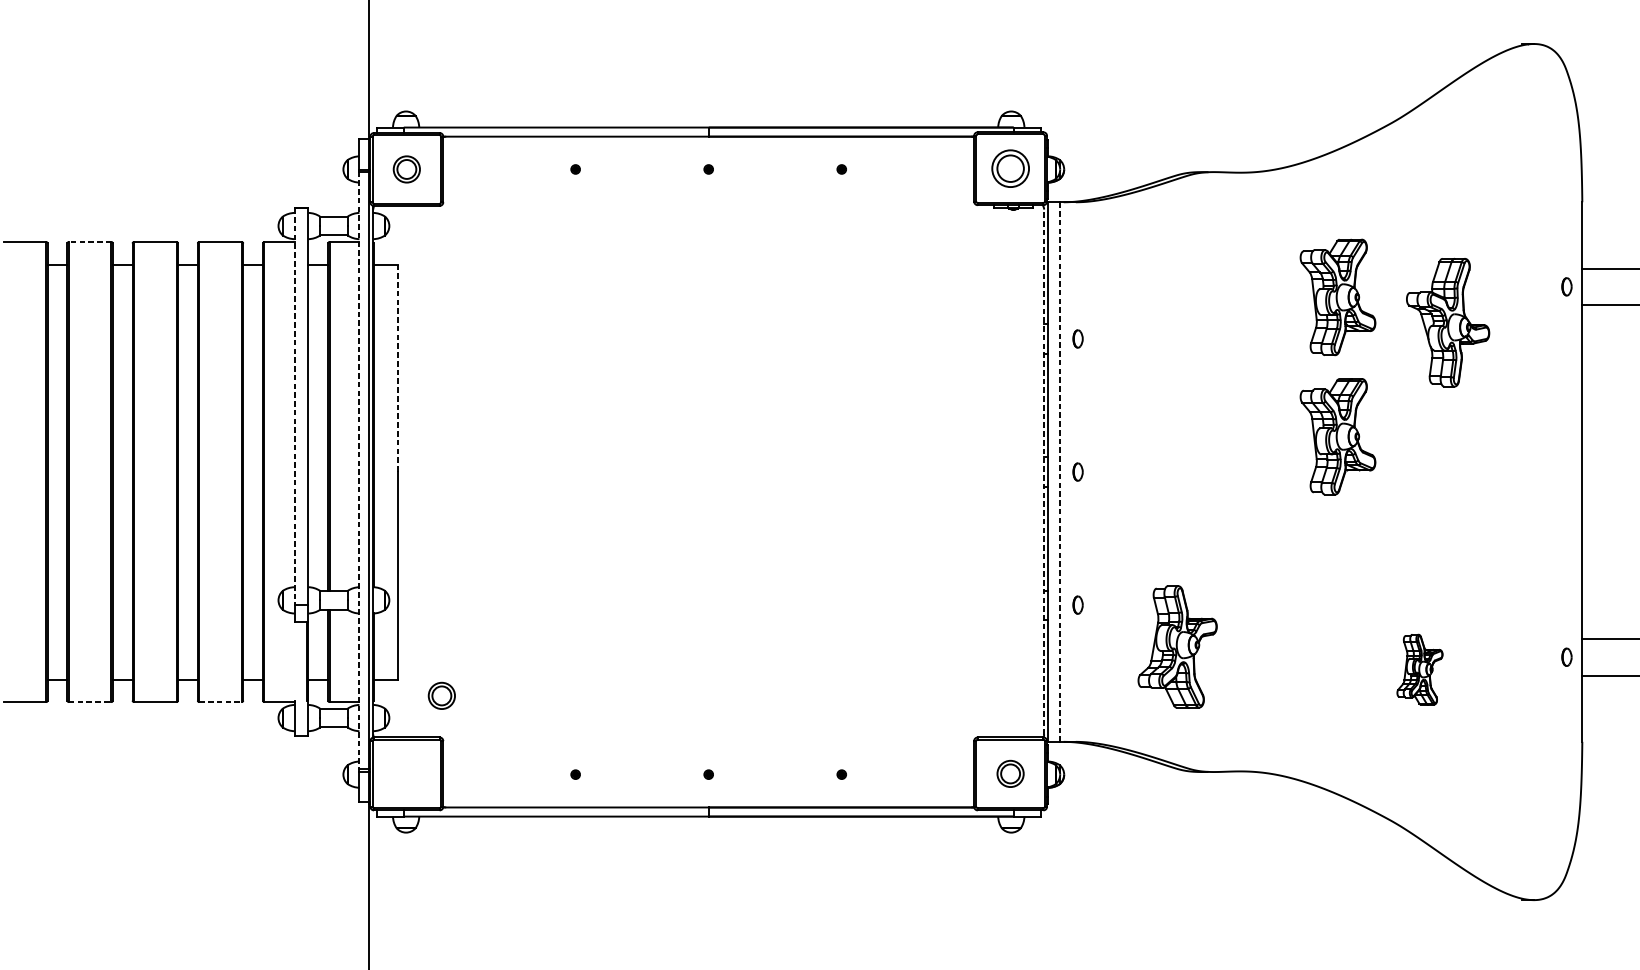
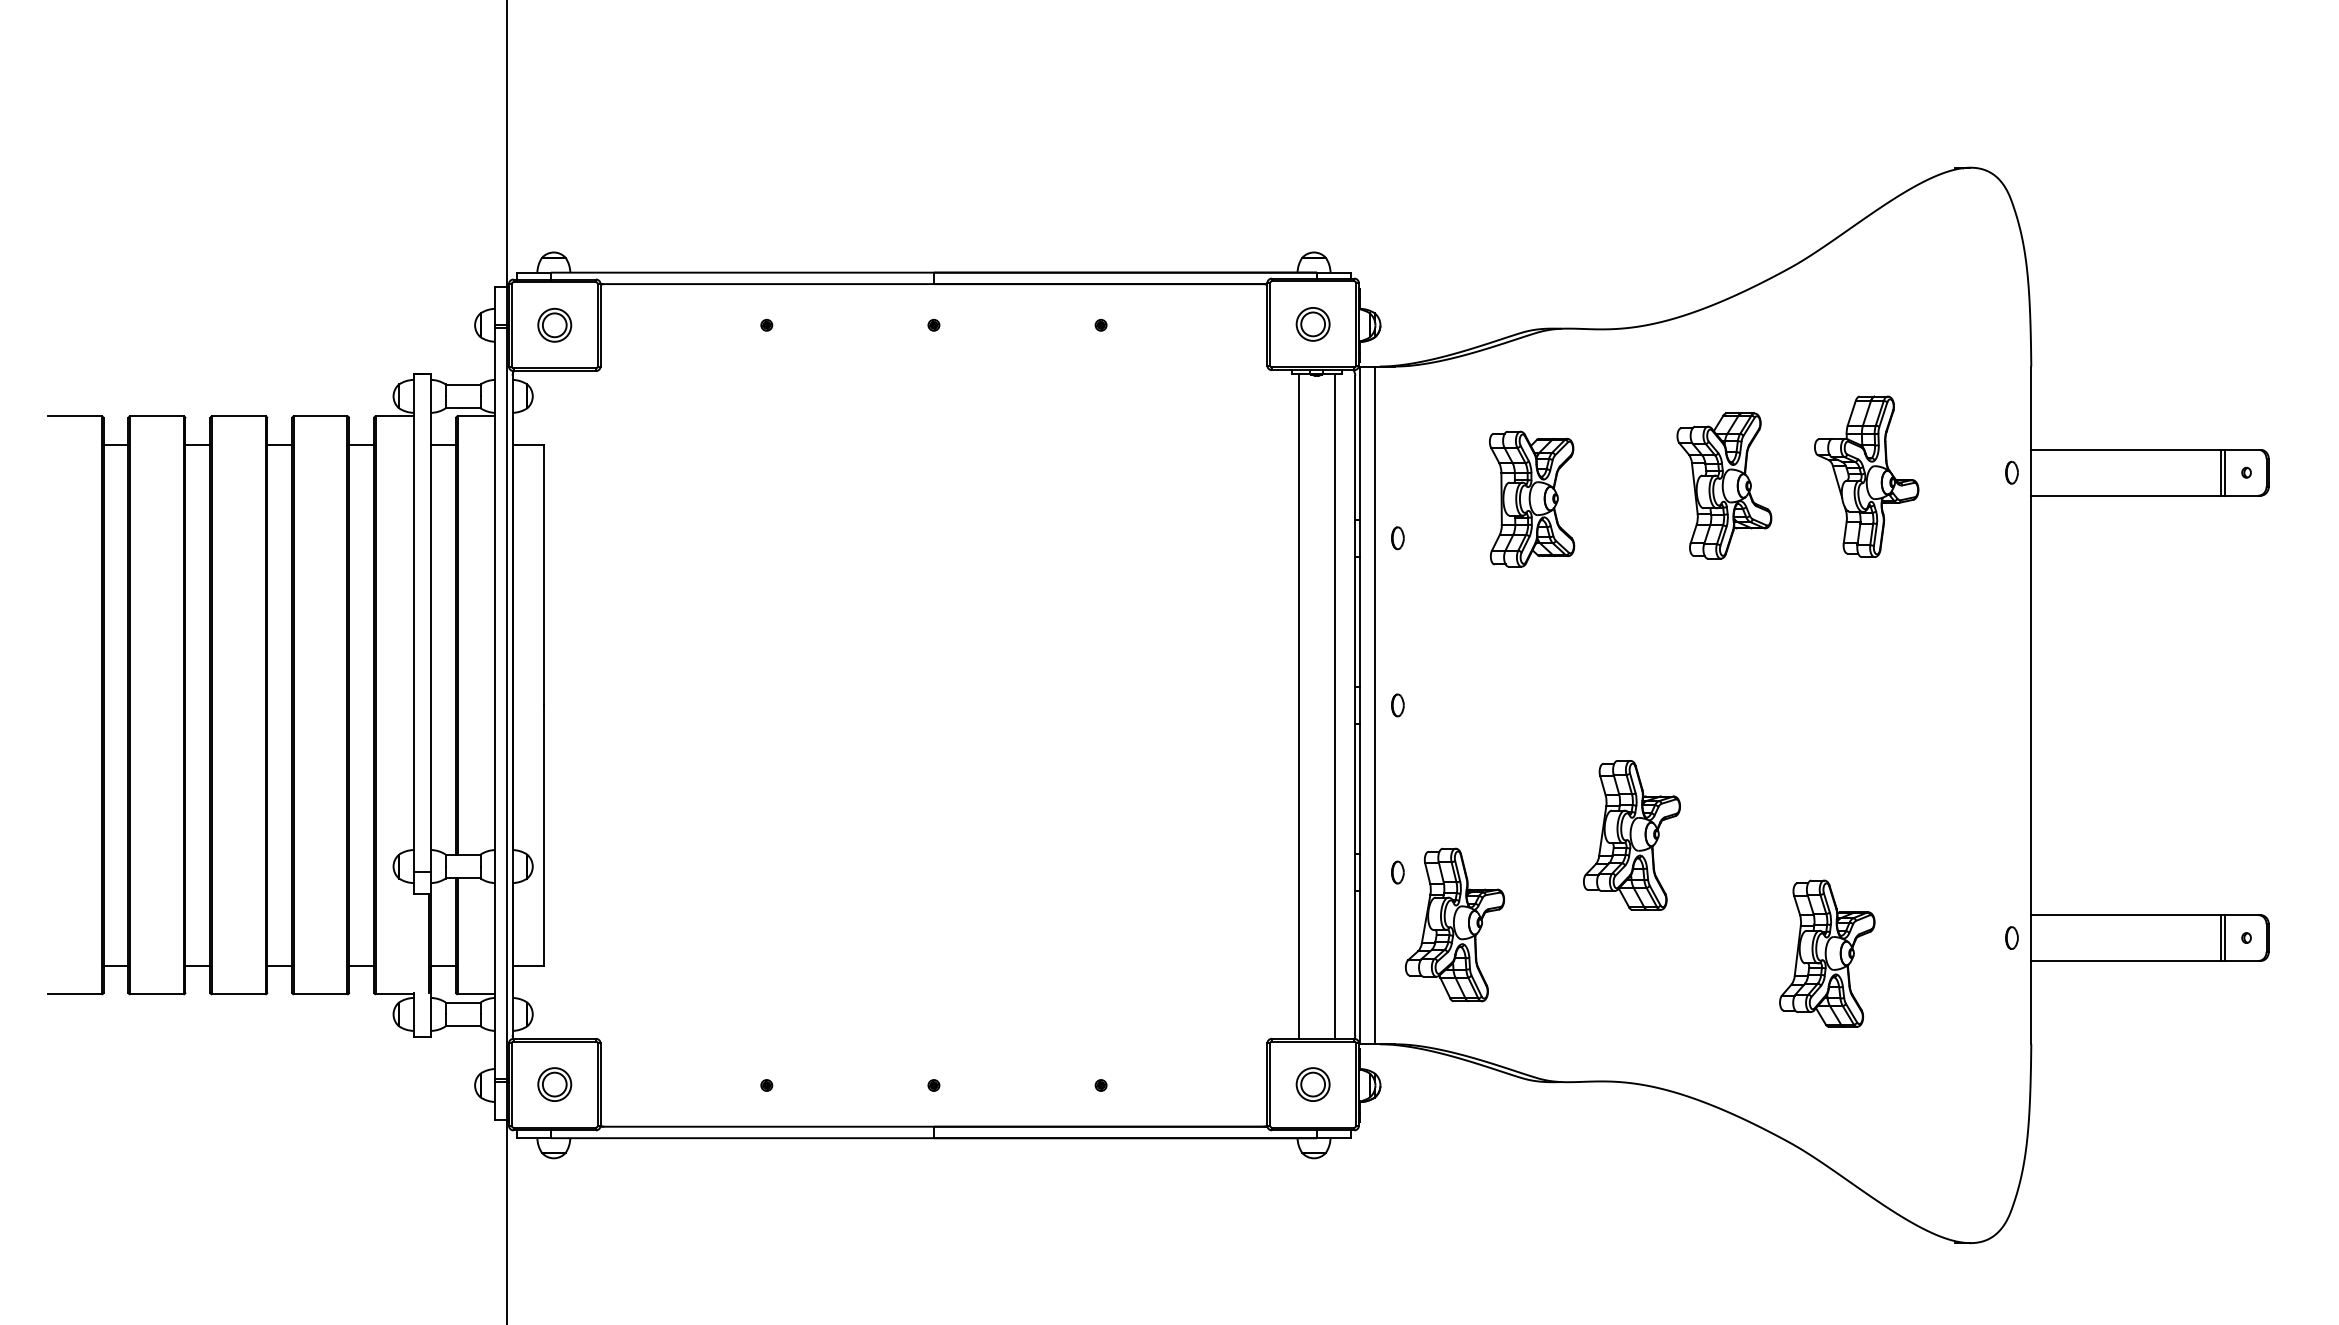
part: (1010, 168) -> (1312, 324), size x0.71
line: (89, 242) -> (156, 416), dashed -> solid
part: (1185, 307) -> (1532, 498), added
part: (1447, 322) -> (1866, 476), moved
line: (397, 368) -> (543, 575), dashed -> solid
line: (294, 406) -> (413, 623), dashed -> solid
part: (1338, 436) -> (1724, 660), removed
line: (359, 470) -> (495, 703), dashed -> solid
line: (998, 472) -> (1298, 705), added
line: (1028, 472) -> (1335, 705), added
line: (1044, 472) -> (1355, 705), dashed -> solid
line: (1060, 472) -> (1375, 705), dashed -> solid
part: (1264, 575) -> (1631, 835), added
part: (1177, 646) -> (1454, 924), moved
part: (1420, 669) -> (1827, 953), size x1.67
part: (441, 695) -> (554, 1084), moved
line: (89, 702) -> (156, 994), dashed -> solid
line: (220, 702) -> (320, 994), dashed -> solid

